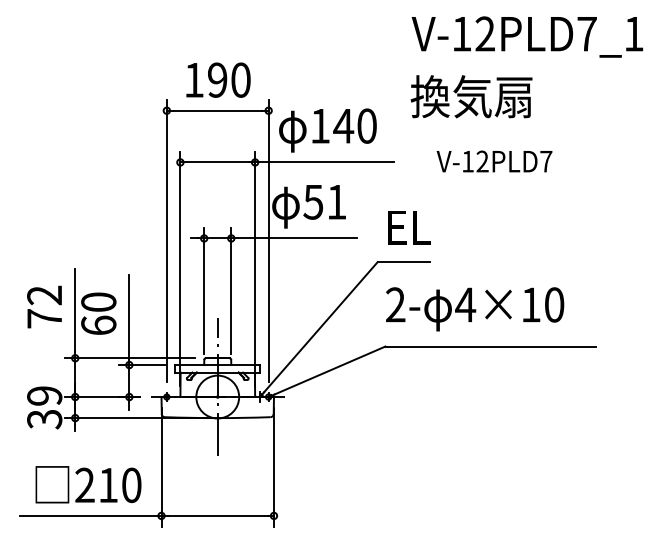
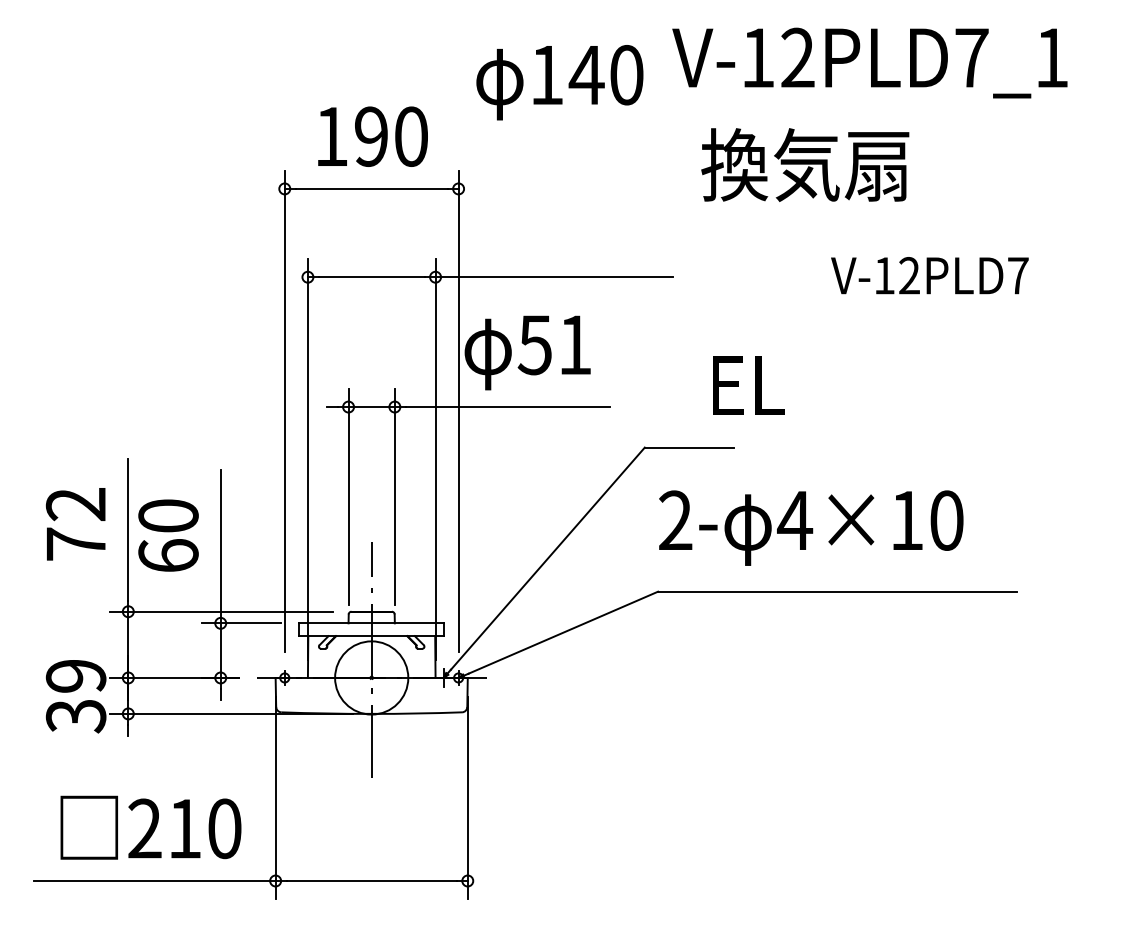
text: (527, 36) -> (870, 62), moved
text: (327, 130) -> (559, 82), moved
text: (494, 161) -> (929, 275), moved
text: (409, 227) -> (748, 384), moved

